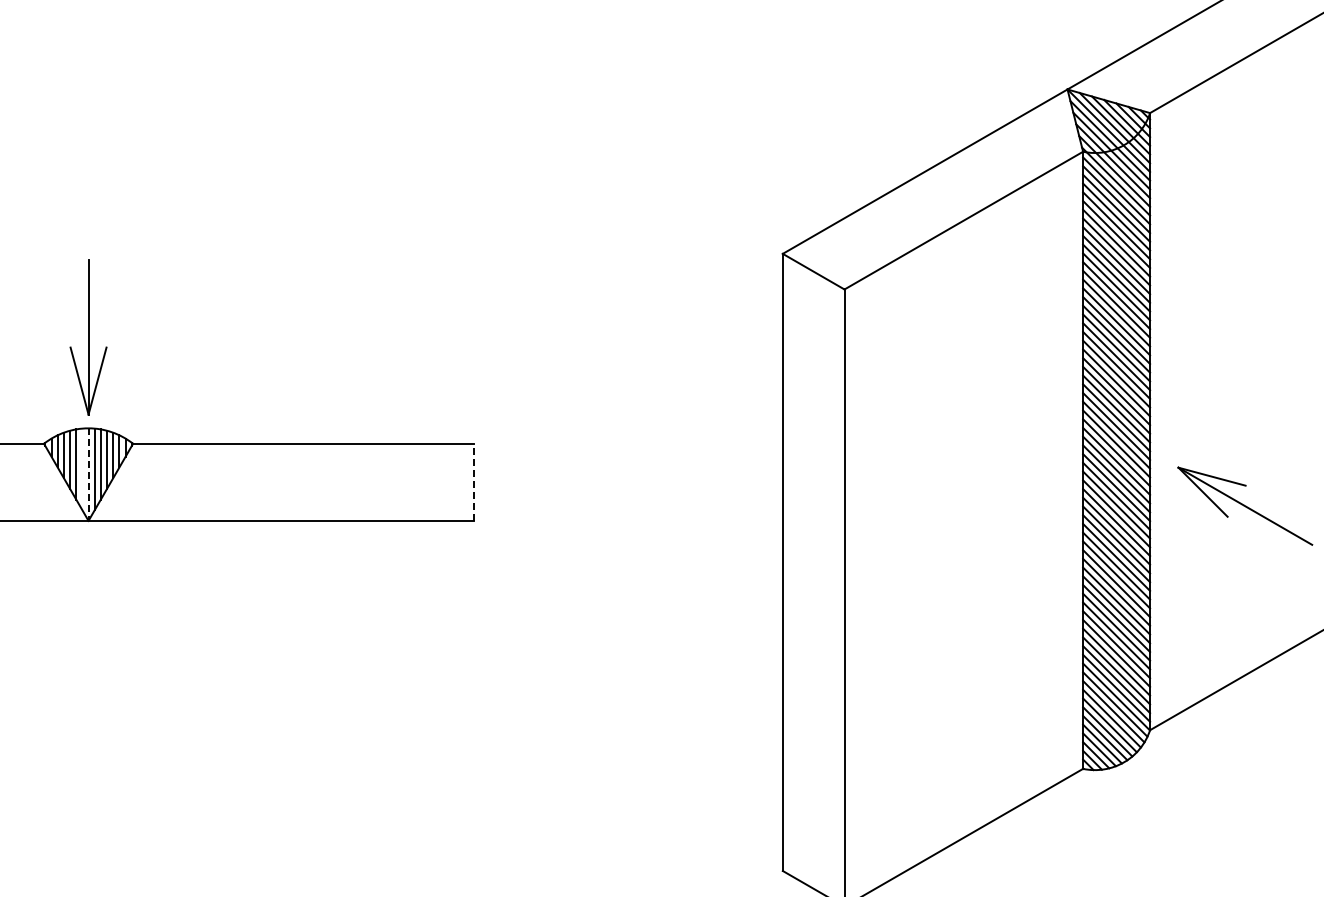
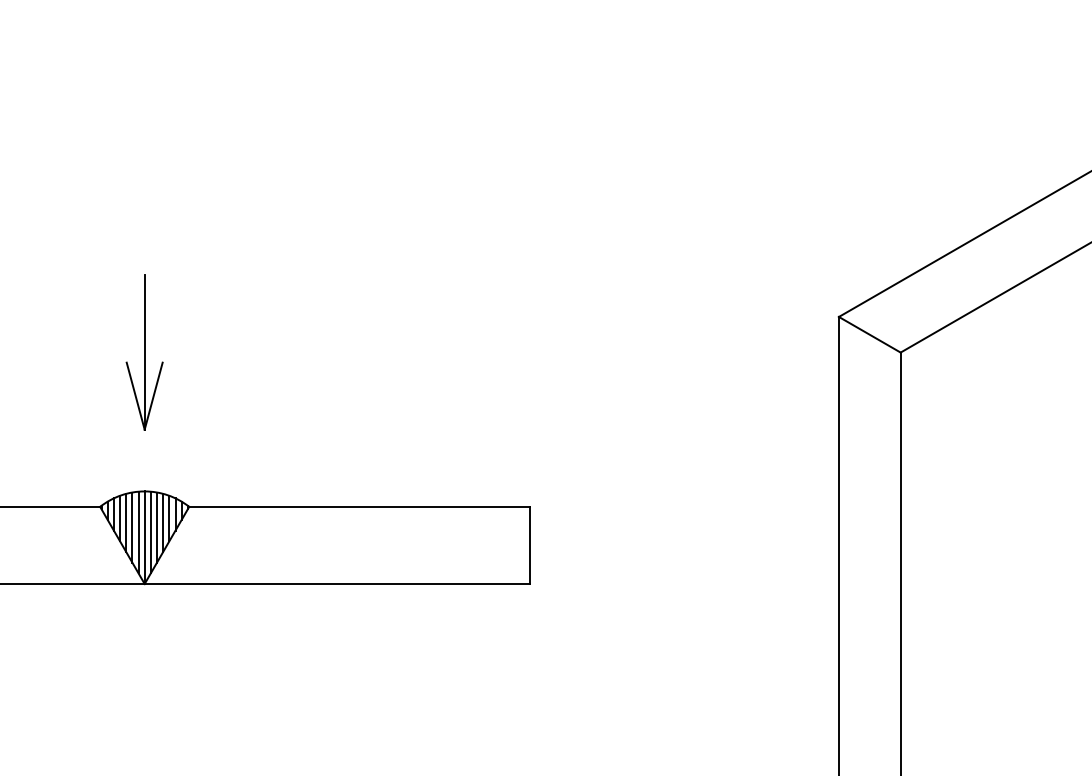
part: (88, 337) -> (144, 352), moved
line: (82, 469) -> (138, 532), added
line: (88, 475) -> (144, 538), dashed -> solid
line: (474, 482) -> (530, 545), dashed -> solid

